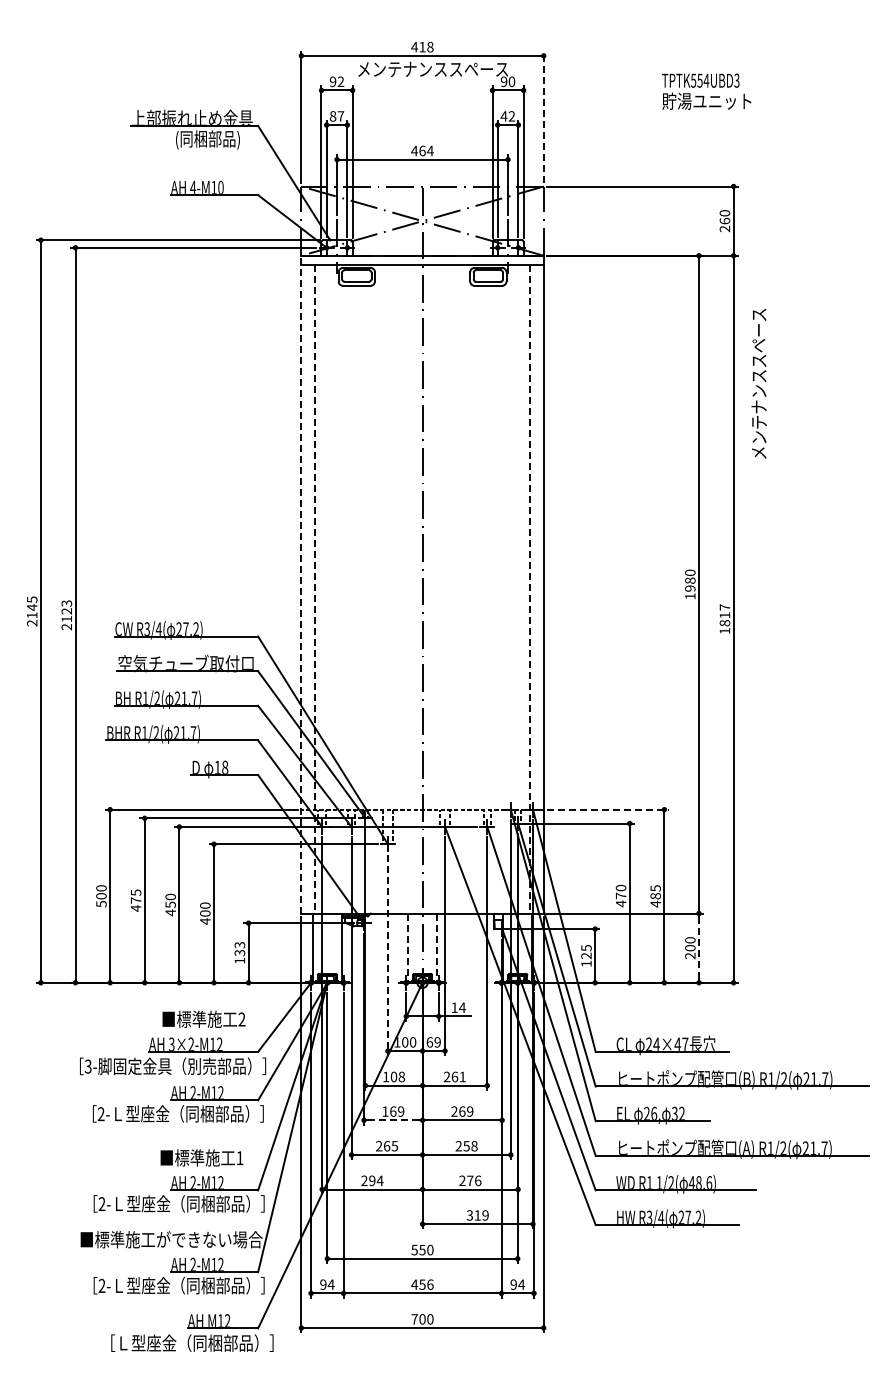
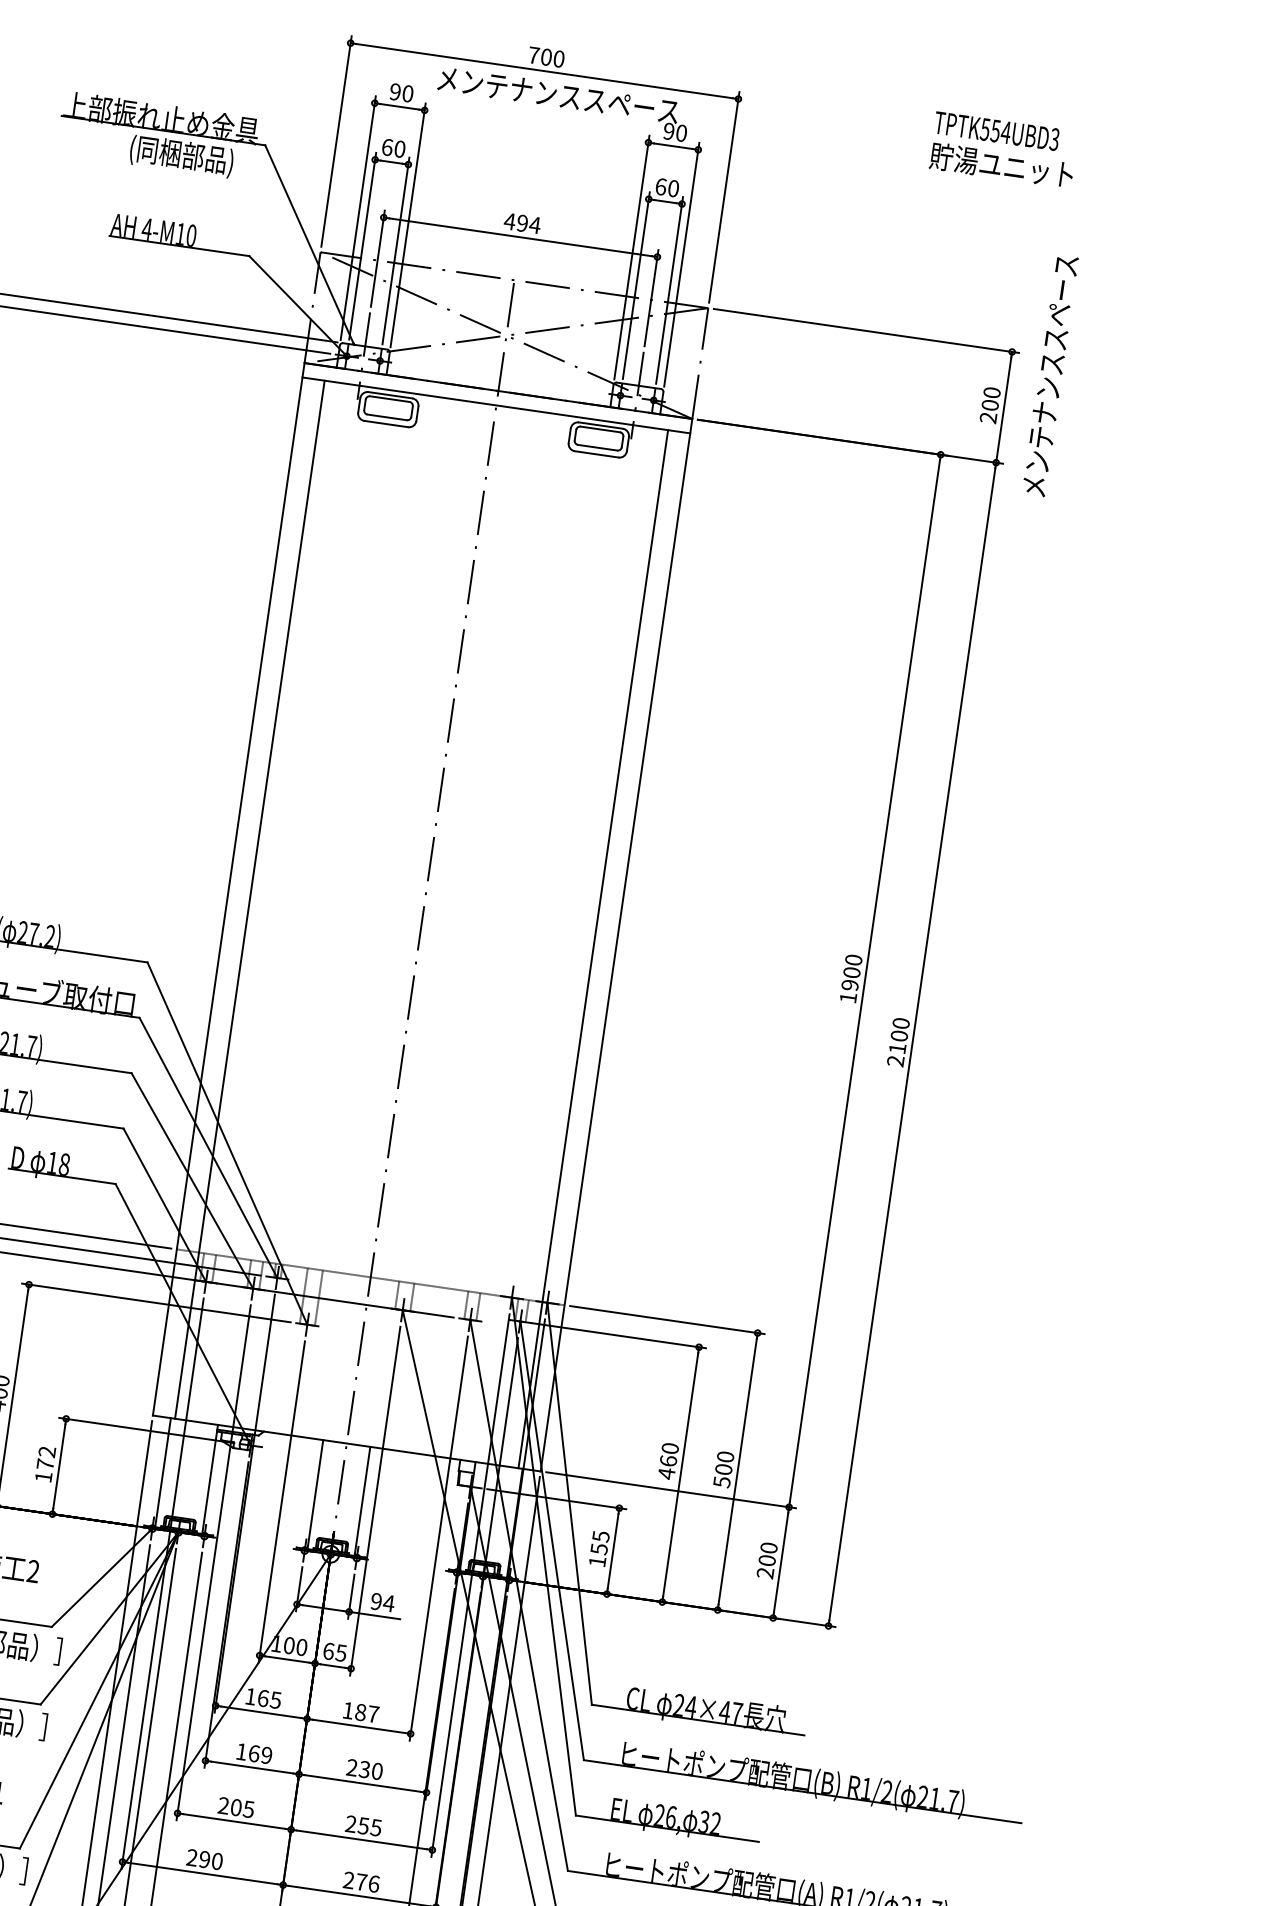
text: (422, 46) -> (546, 56), 418 -> 700
text: (340, 81) -> (407, 93), 92 -> 90
text: (706, 91) -> (1003, 149), moved
text: (337, 116) -> (394, 148), 87 -> 60
text: (507, 116) -> (666, 187), 42 -> 60
line: (543, 117) -> (723, 197), dashed -> solid
text: (422, 150) -> (522, 222), 464 -> 494
text: (724, 220) -> (989, 404), 260 -> 200
text: (758, 383) -> (1049, 375), moved
text: (690, 580) -> (852, 972), 1980 -> 1900
line: (301, 584) -> (228, 889), dashed -> solid
line: (315, 589) -> (250, 900), dashed -> solid
line: (529, 589) -> (592, 949), dashed -> solid
text: (724, 619) -> (897, 1042), 1817 -> 2100
line: (607, 809) -> (666, 1319), dashed -> solid
text: (620, 895) -> (667, 1460), 470 -> 460
text: (655, 896) -> (723, 1469), 485 -> 500
line: (407, 948) -> (314, 1495), dashed -> solid
line: (437, 948) -> (362, 1502), dashed -> solid
line: (699, 948) -> (781, 1563), dashed -> solid
text: (239, 949) -> (45, 1458), 133 -> 172
line: (387, 955) -> (280, 1502), dashed -> solid
text: (586, 955) -> (599, 1548), 125 -> 155
text: (454, 1007) -> (376, 1601), 14 -> 94
text: (437, 1042) -> (340, 1653), 69 -> 65
text: (397, 1076) -> (269, 1698), 108 -> 165
text: (454, 1076) -> (360, 1711), 261 -> 187
text: (466, 1111) -> (371, 1770), 269 -> 230
line: (393, 1120) -> (252, 1767), dashed -> solid
text: (386, 1146) -> (235, 1807), 265 -> 205
text: (474, 1146) -> (376, 1828), 258 -> 255
text: (379, 1180) -> (216, 1860), 294 -> 290

